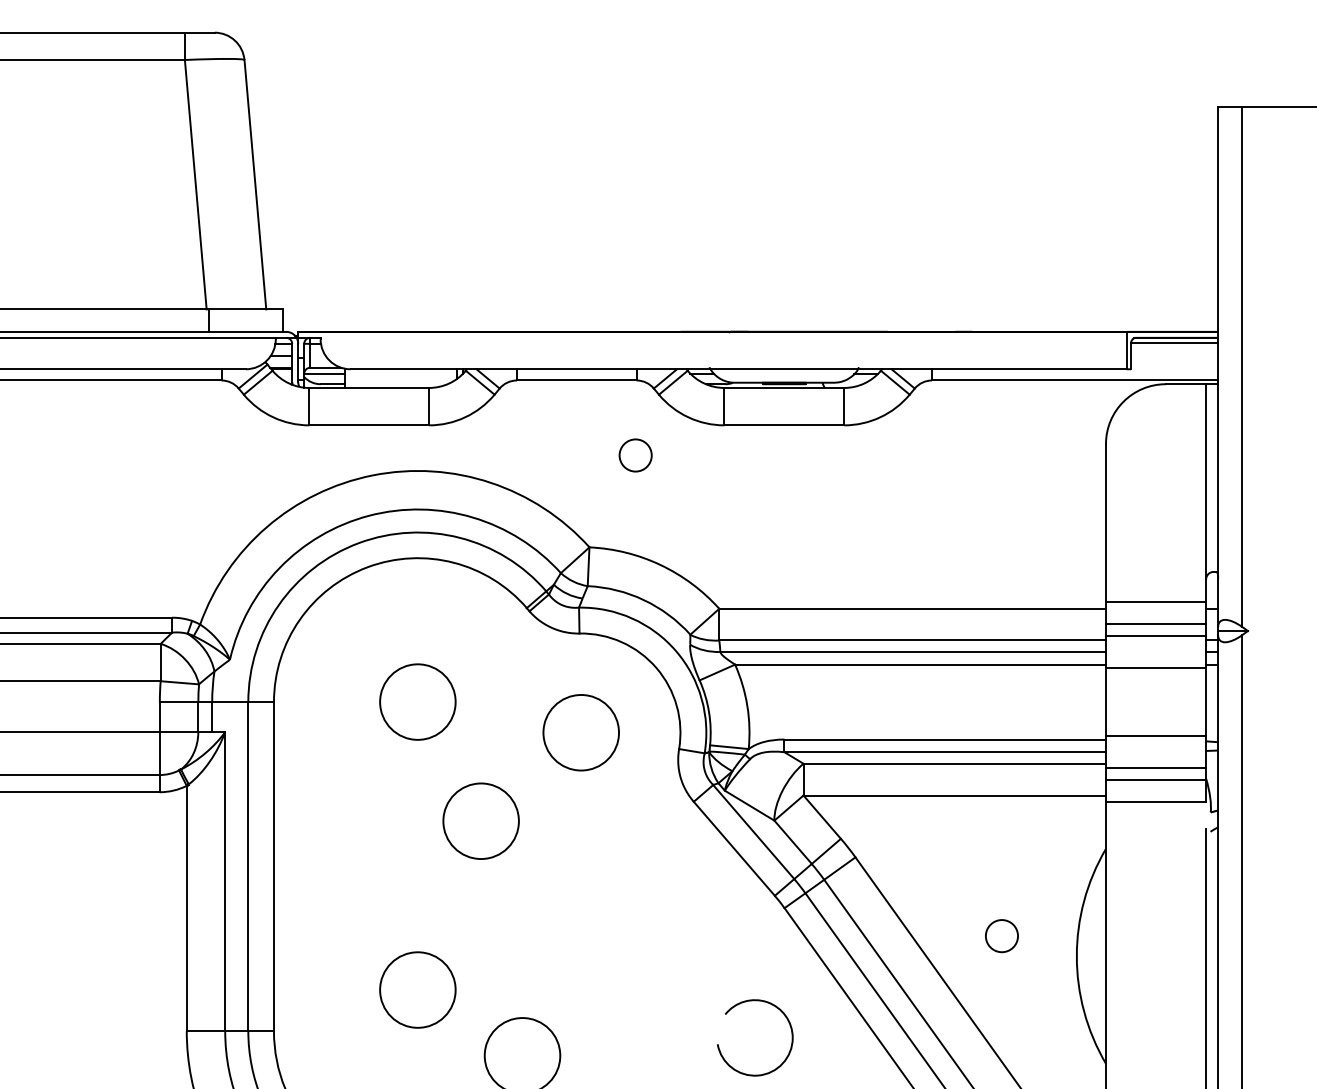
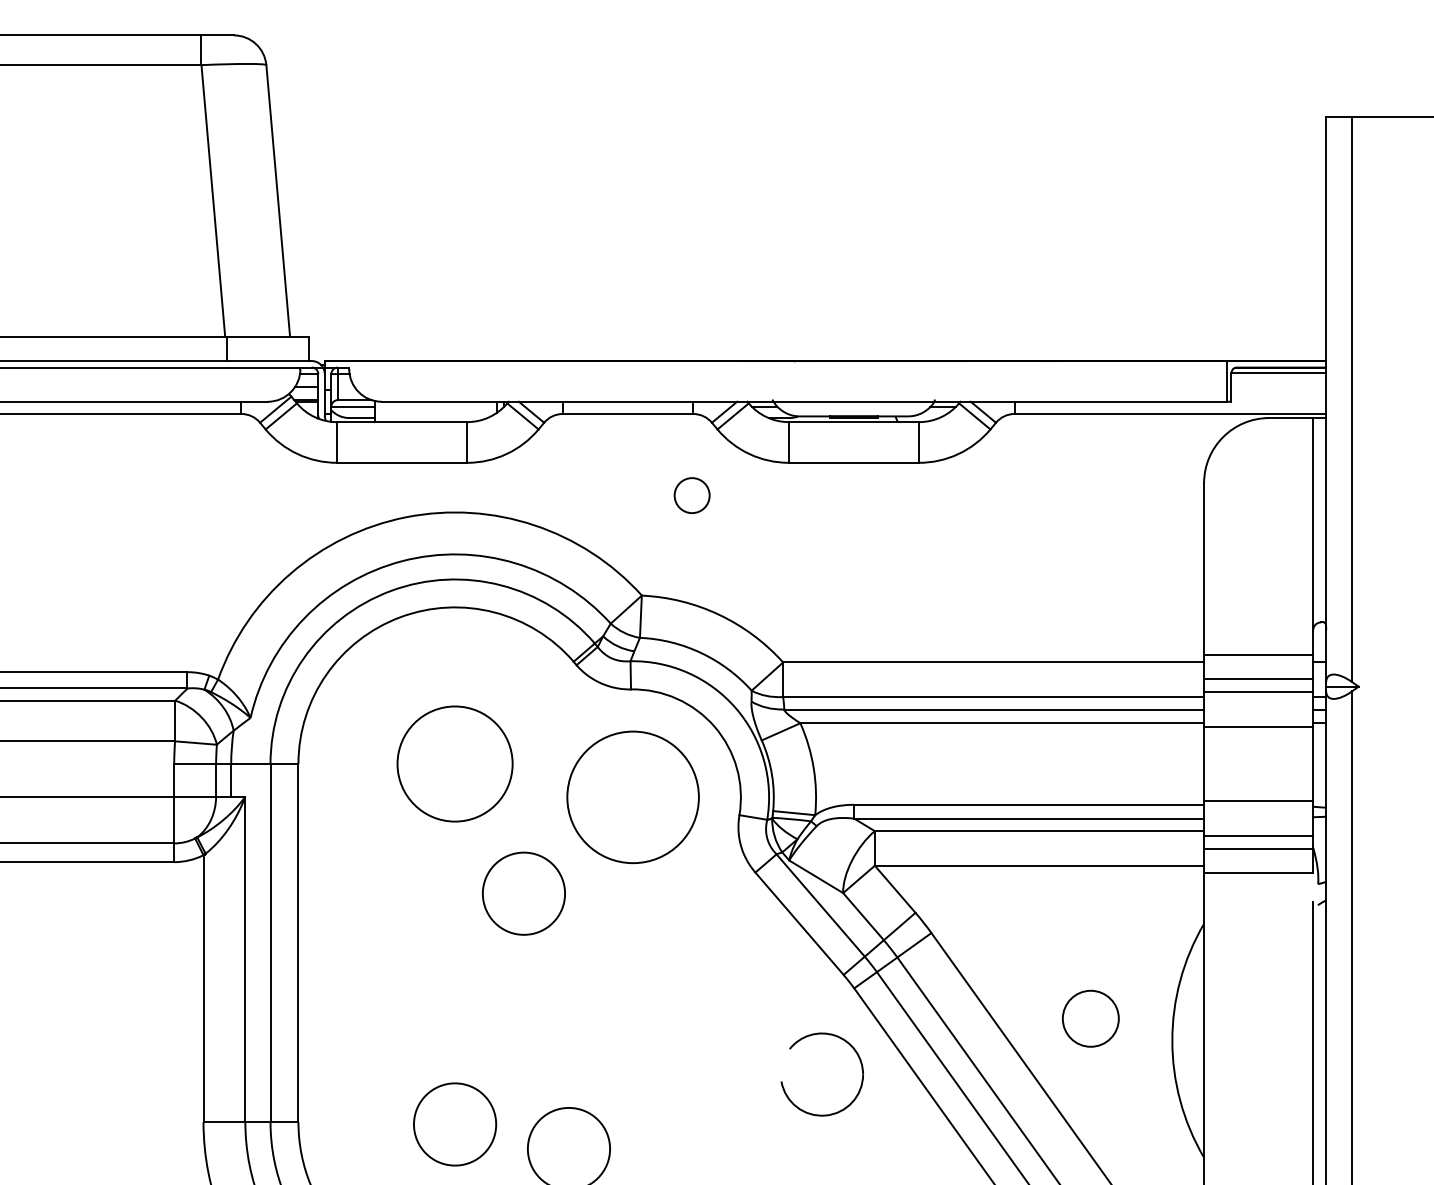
circle: (417, 701) -> (454, 763), size x1.4
circle: (580, 732) -> (632, 797), size x1.6
circle: (1001, 935) -> (1090, 1018), size x1.6
circle: (418, 990) -> (455, 1124), moved
part: (721, 1052) -> (785, 1090), moved

